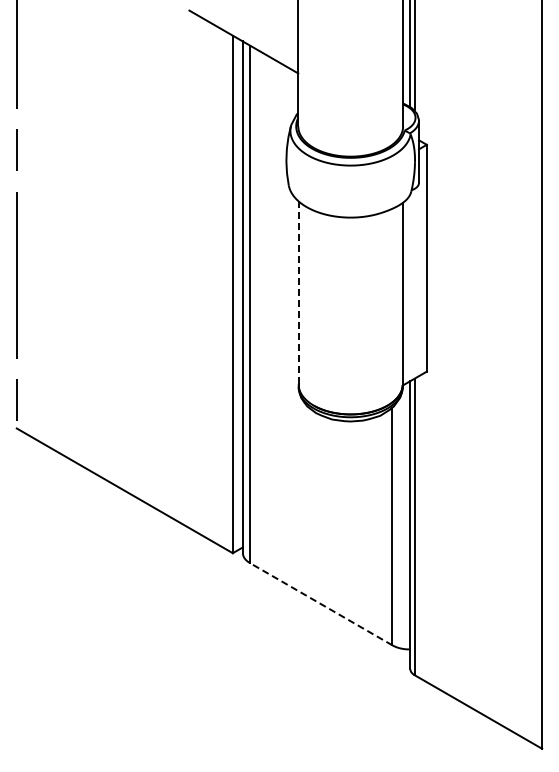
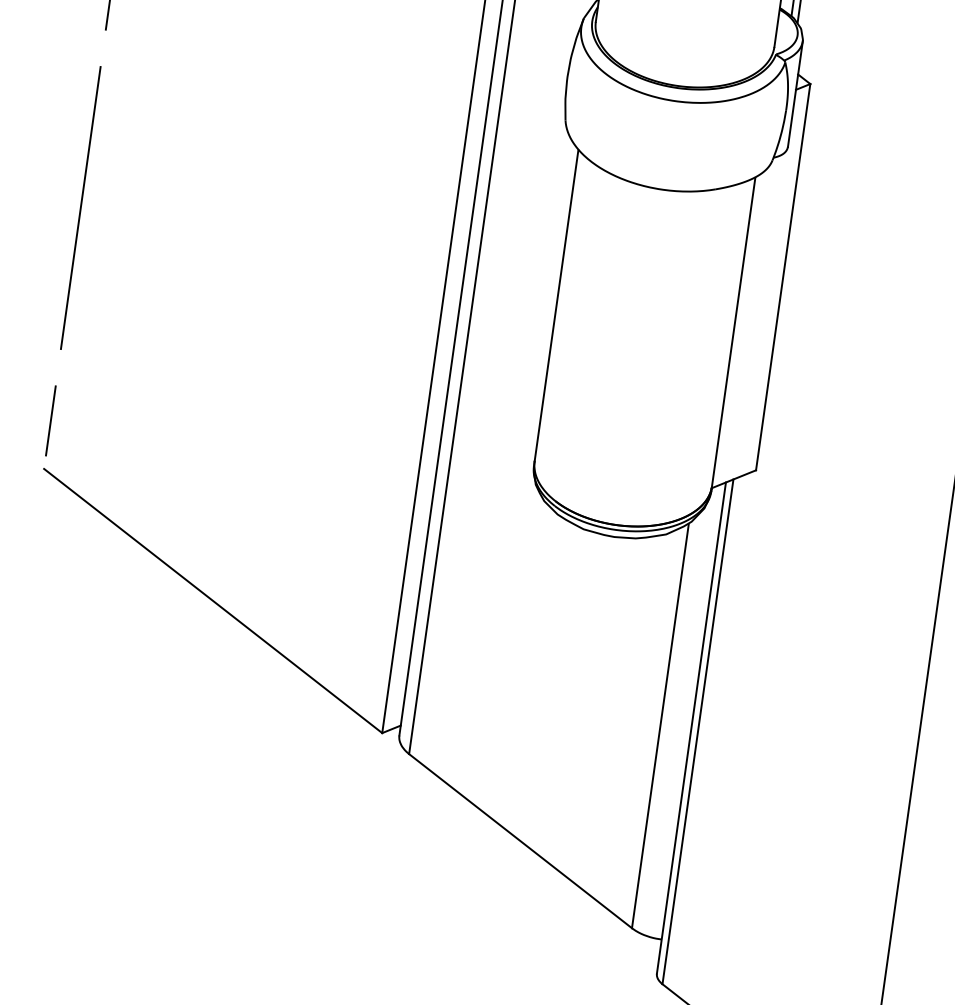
line: (298, 292) -> (556, 304), dashed -> solid
line: (320, 603) -> (519, 839), dashed -> solid

